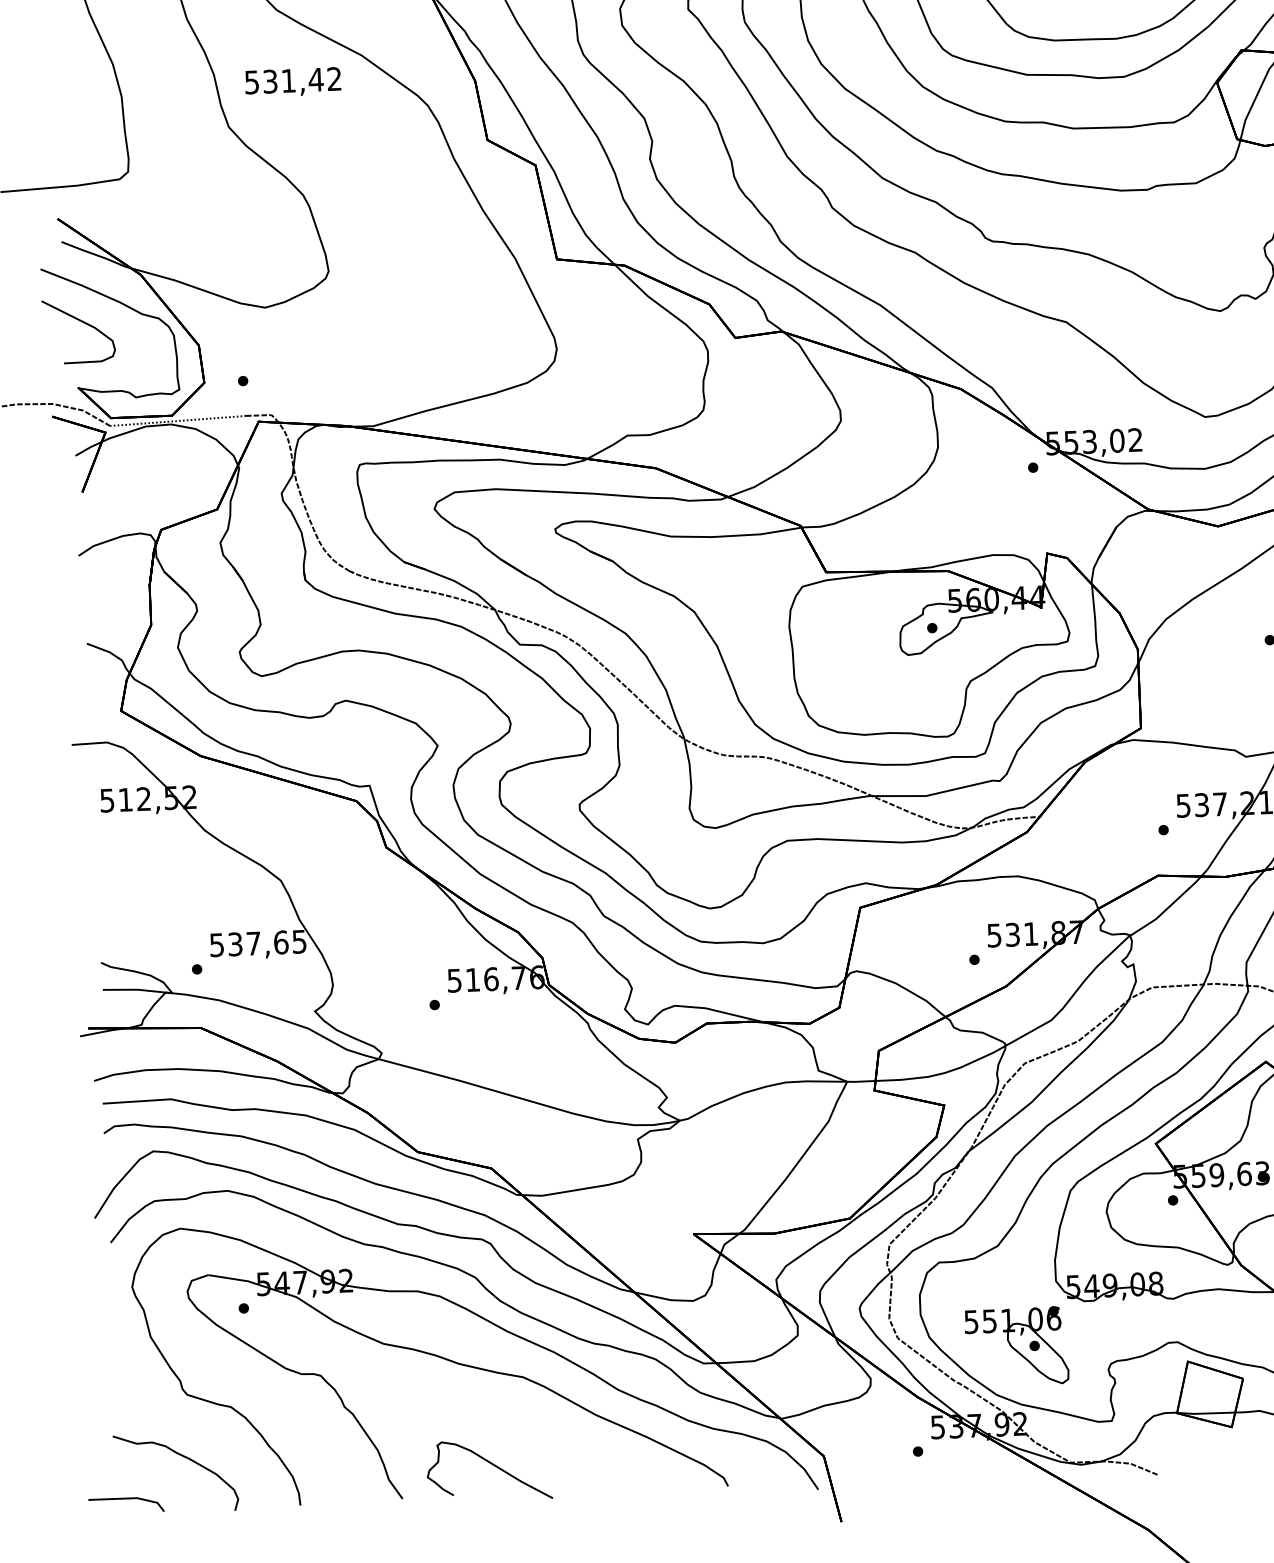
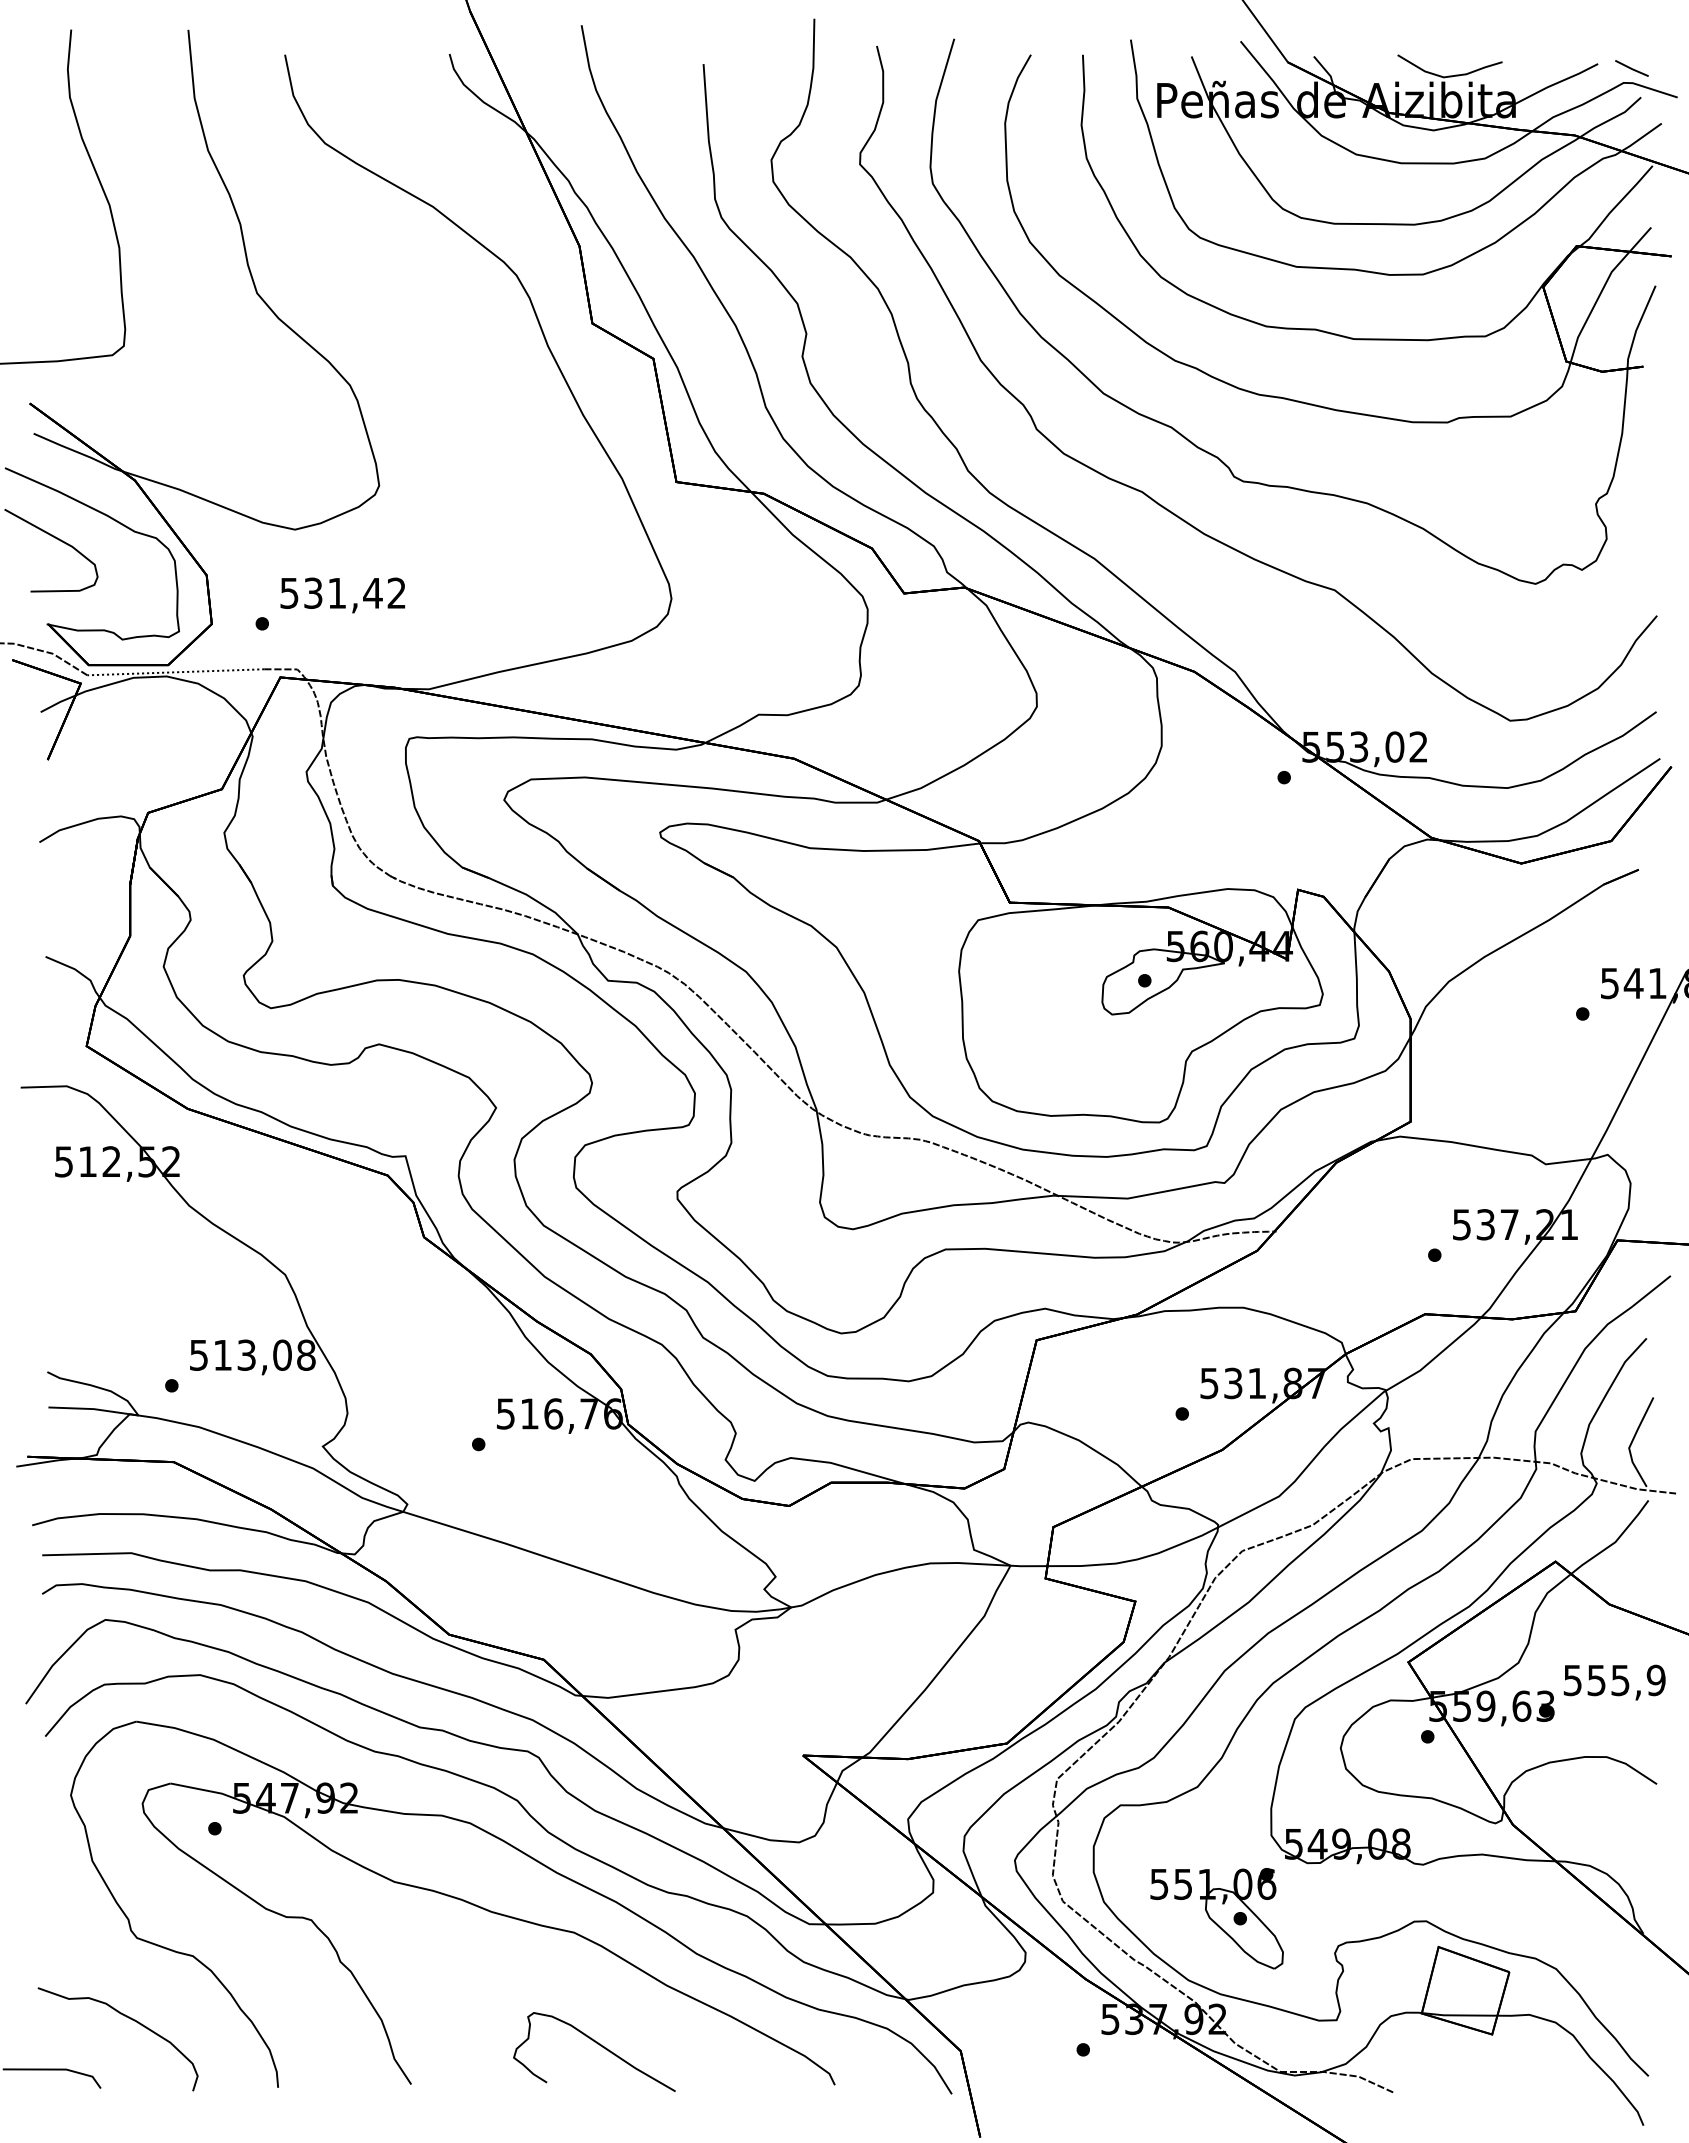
text: (292, 82) -> (342, 595), moved
text: (267, 942) -> (264, 1354), 537,65 -> 513,08
curve: (491, 1464) -> (597, 2044), moved

